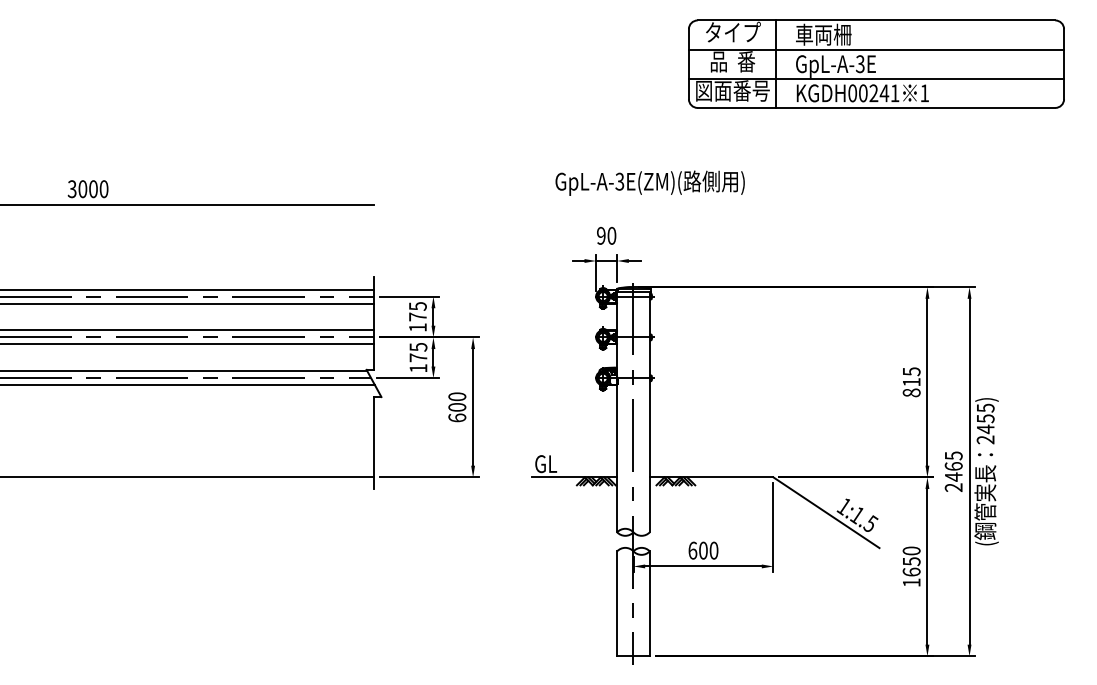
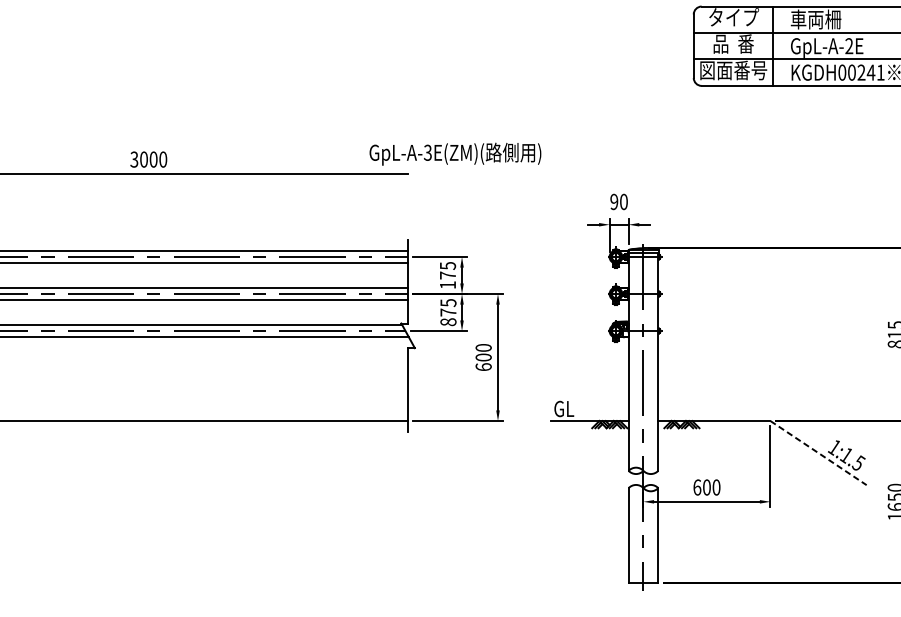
text: (859, 64) -> (848, 46), GpL-A-3E -> GpL-A-2E
text: (649, 182) -> (454, 153), moved
text: (418, 368) -> (448, 322), 175 -> 875
line: (826, 512) -> (818, 452), solid -> dashed

